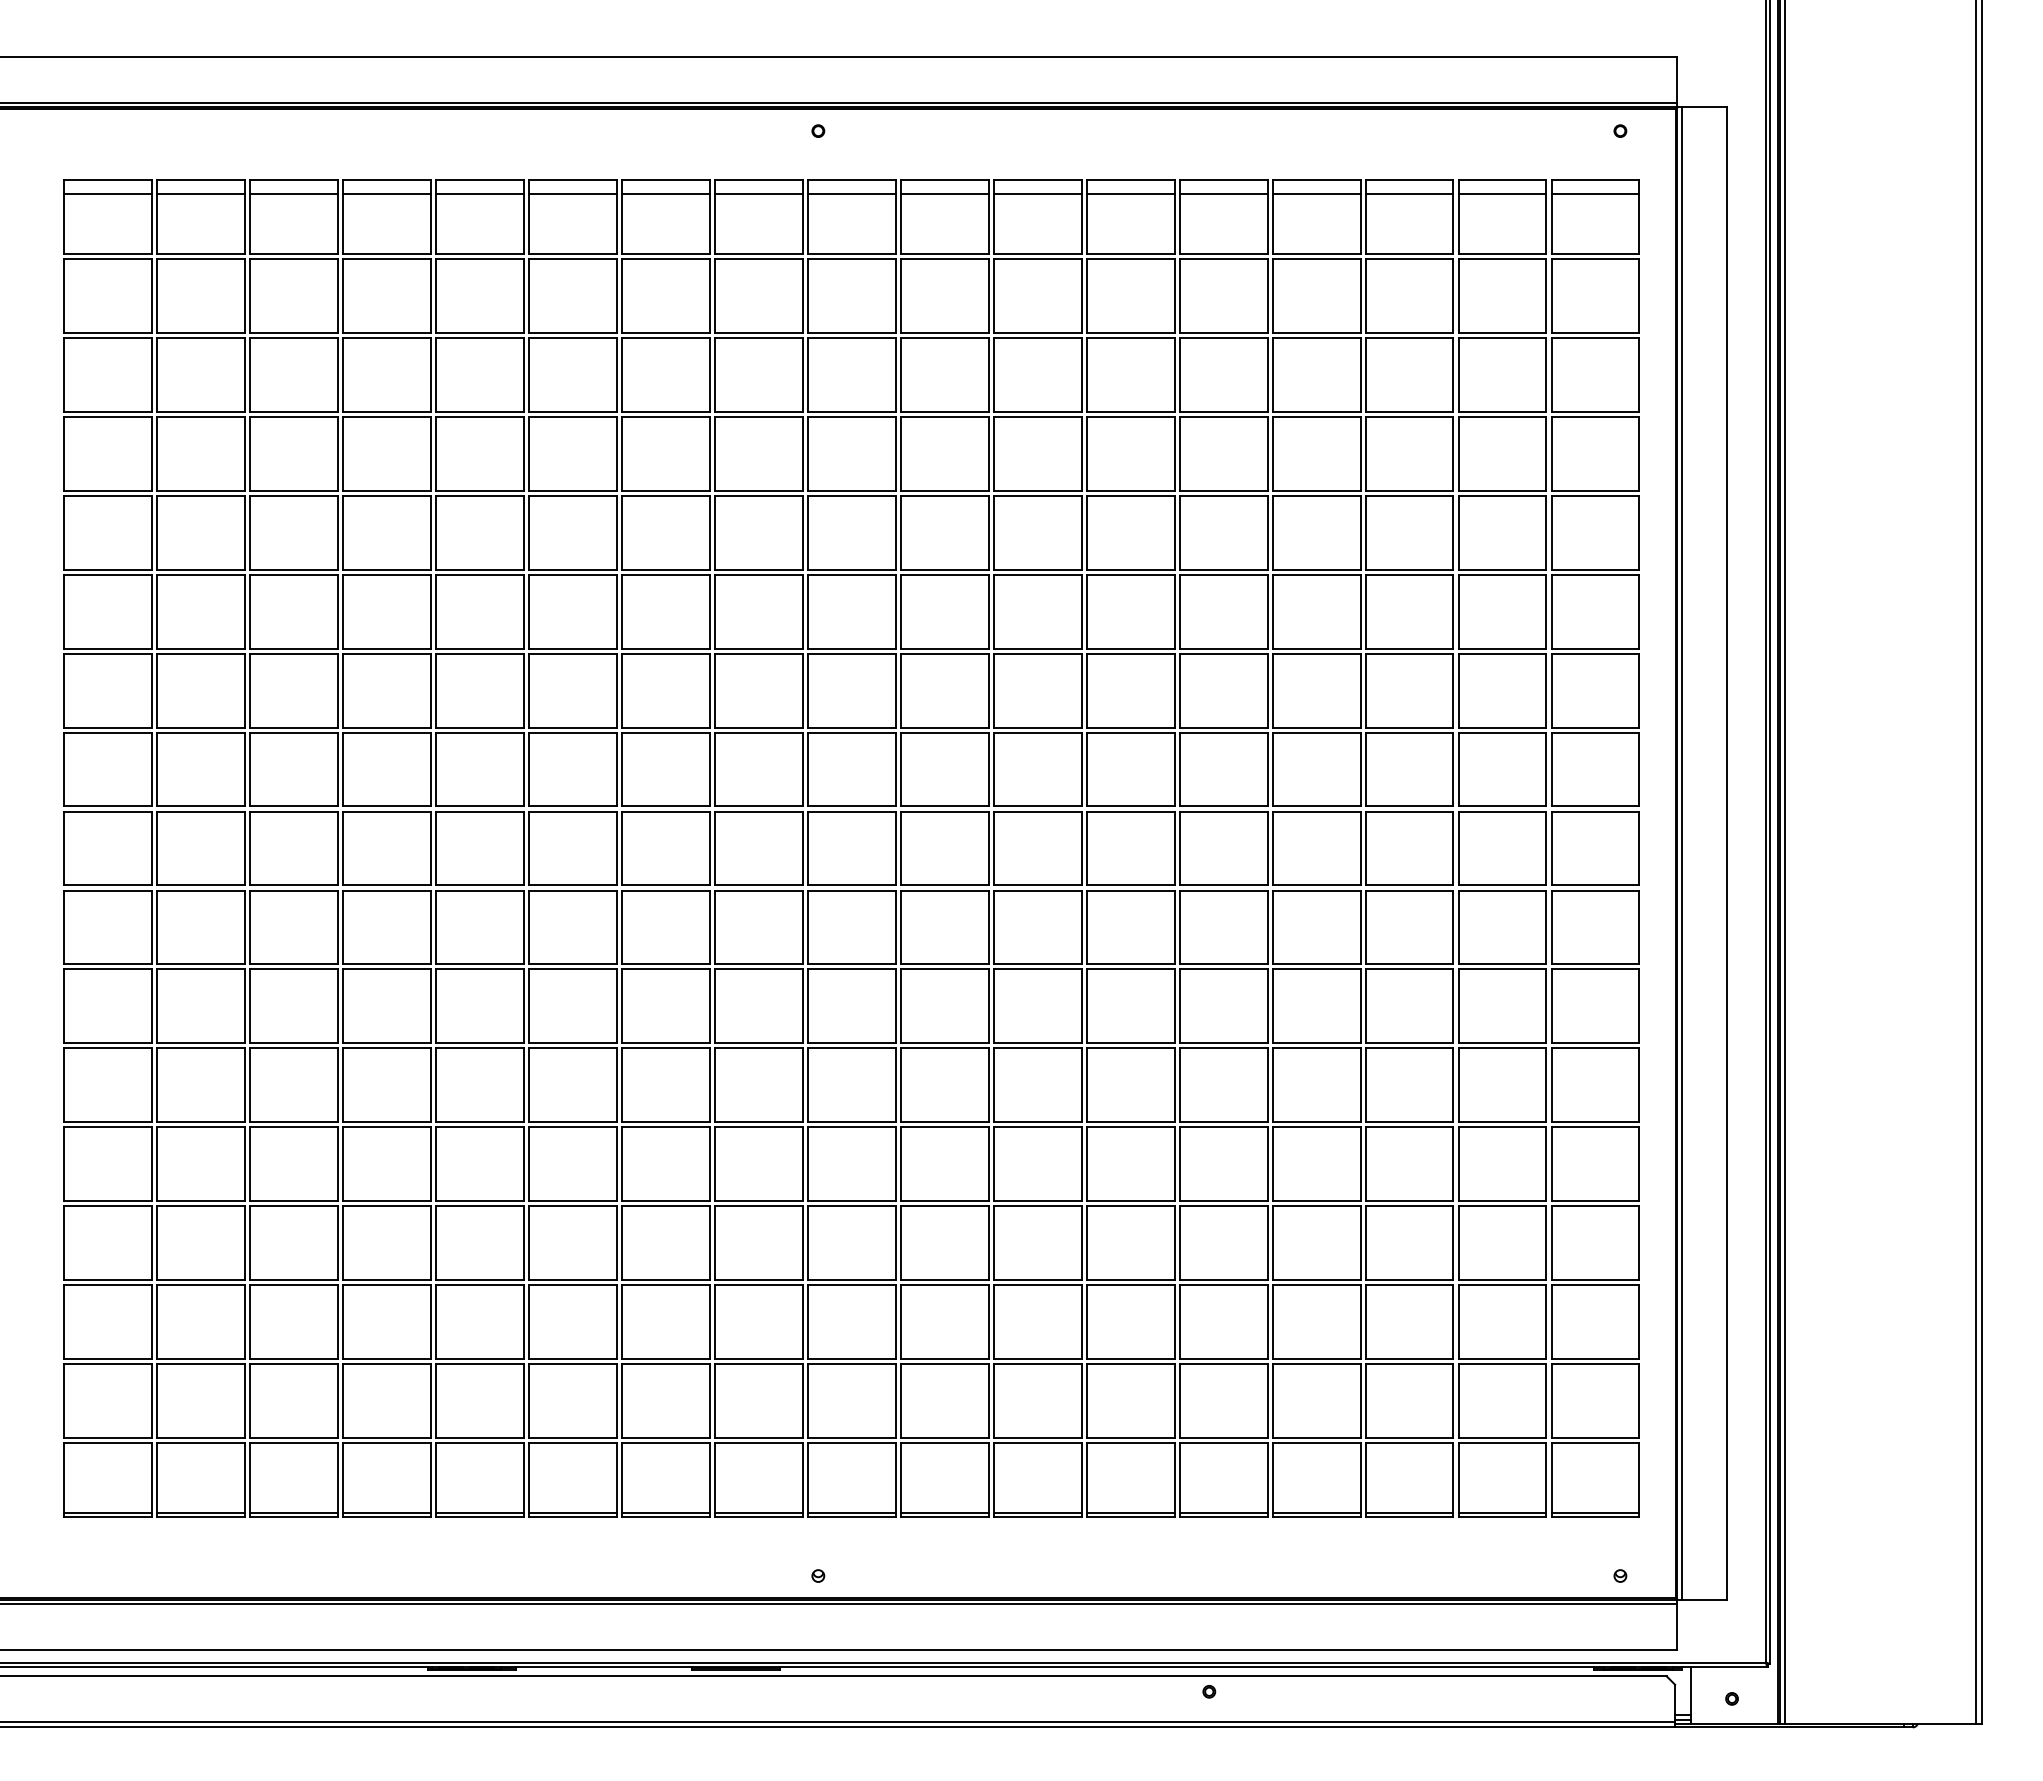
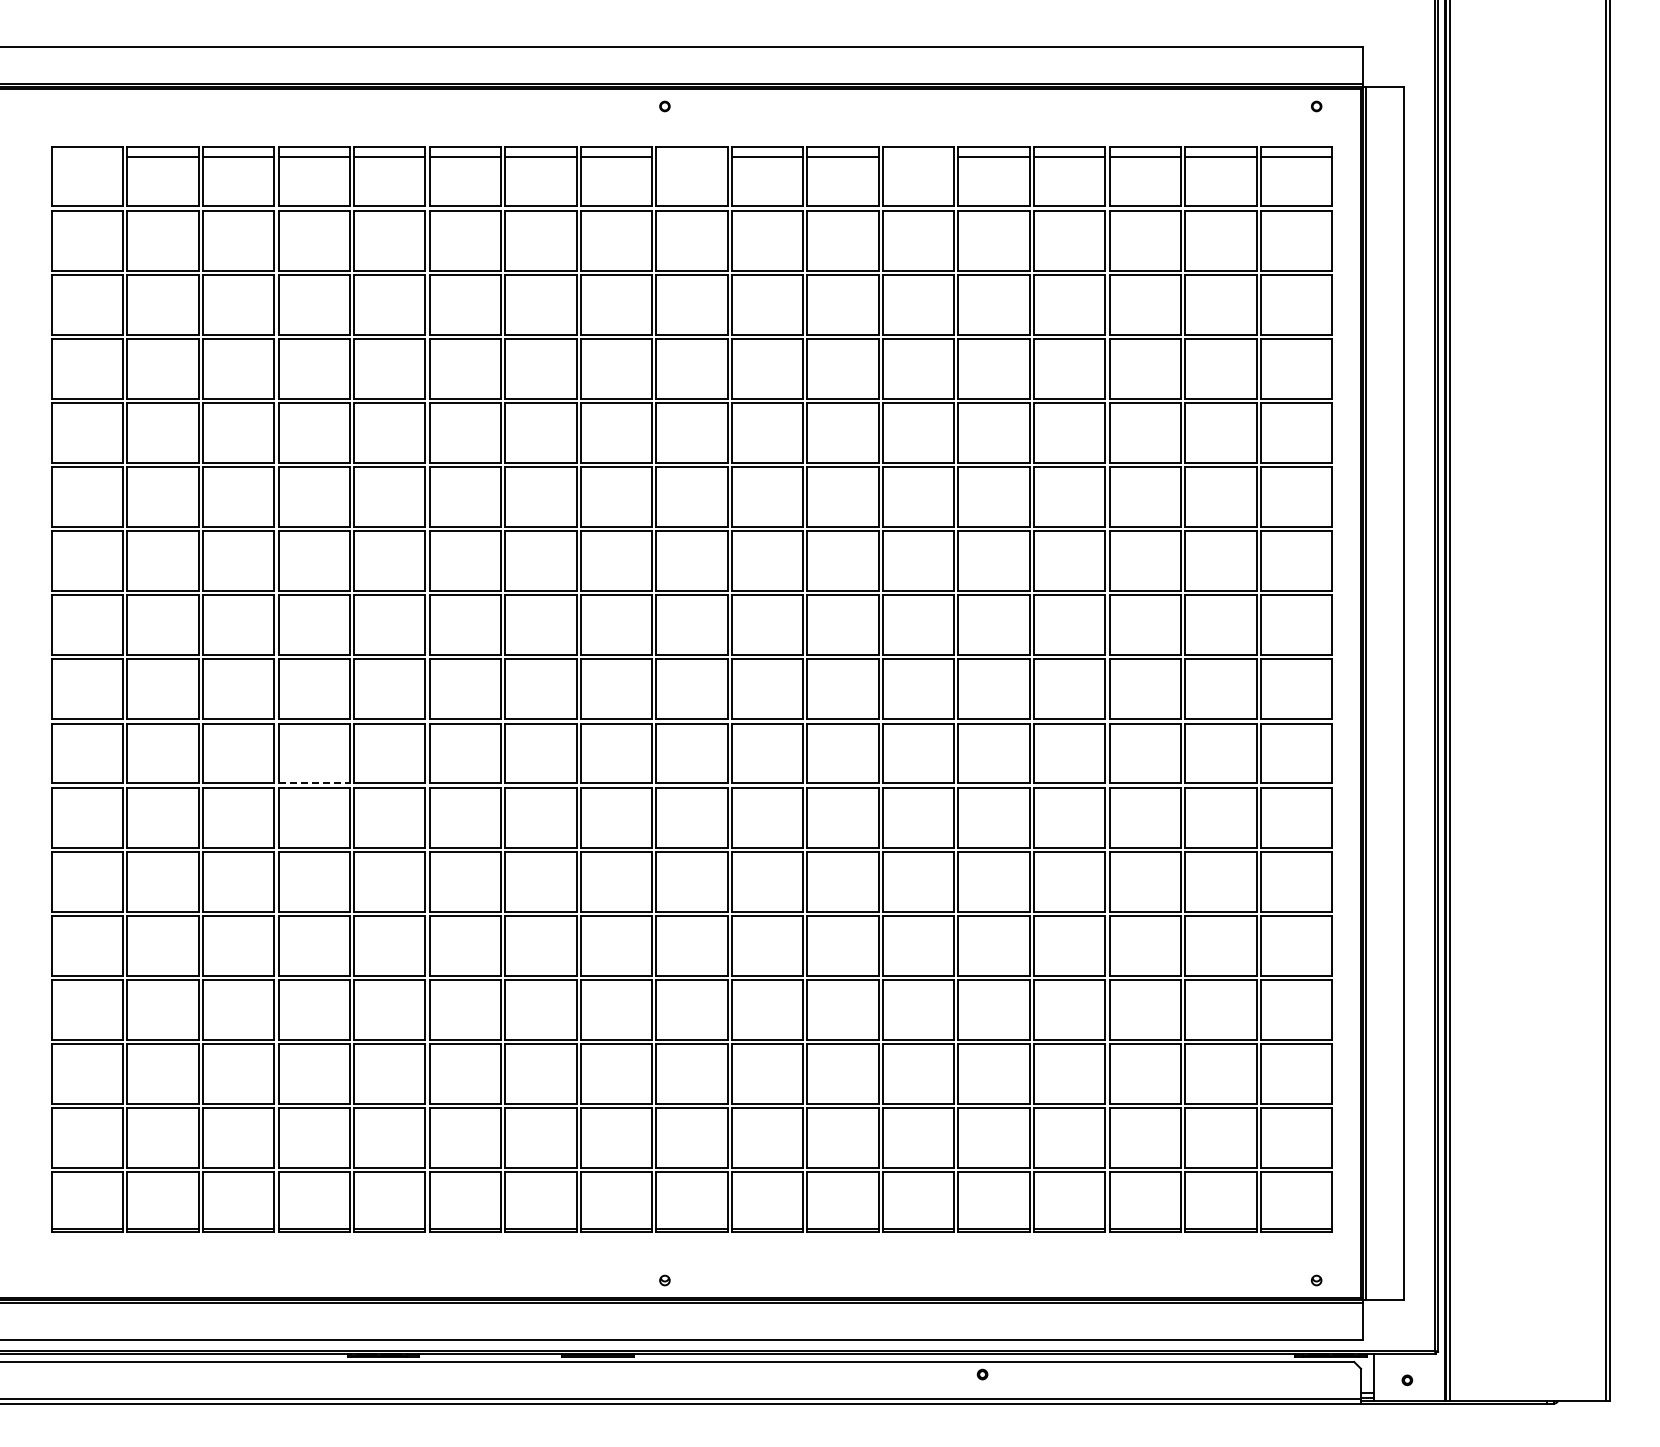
line: (107, 193) -> (87, 157), removed
line: (851, 193) -> (691, 157), removed
line: (1130, 193) -> (918, 157), removed
line: (387, 964) -> (314, 783), solid -> dashed

